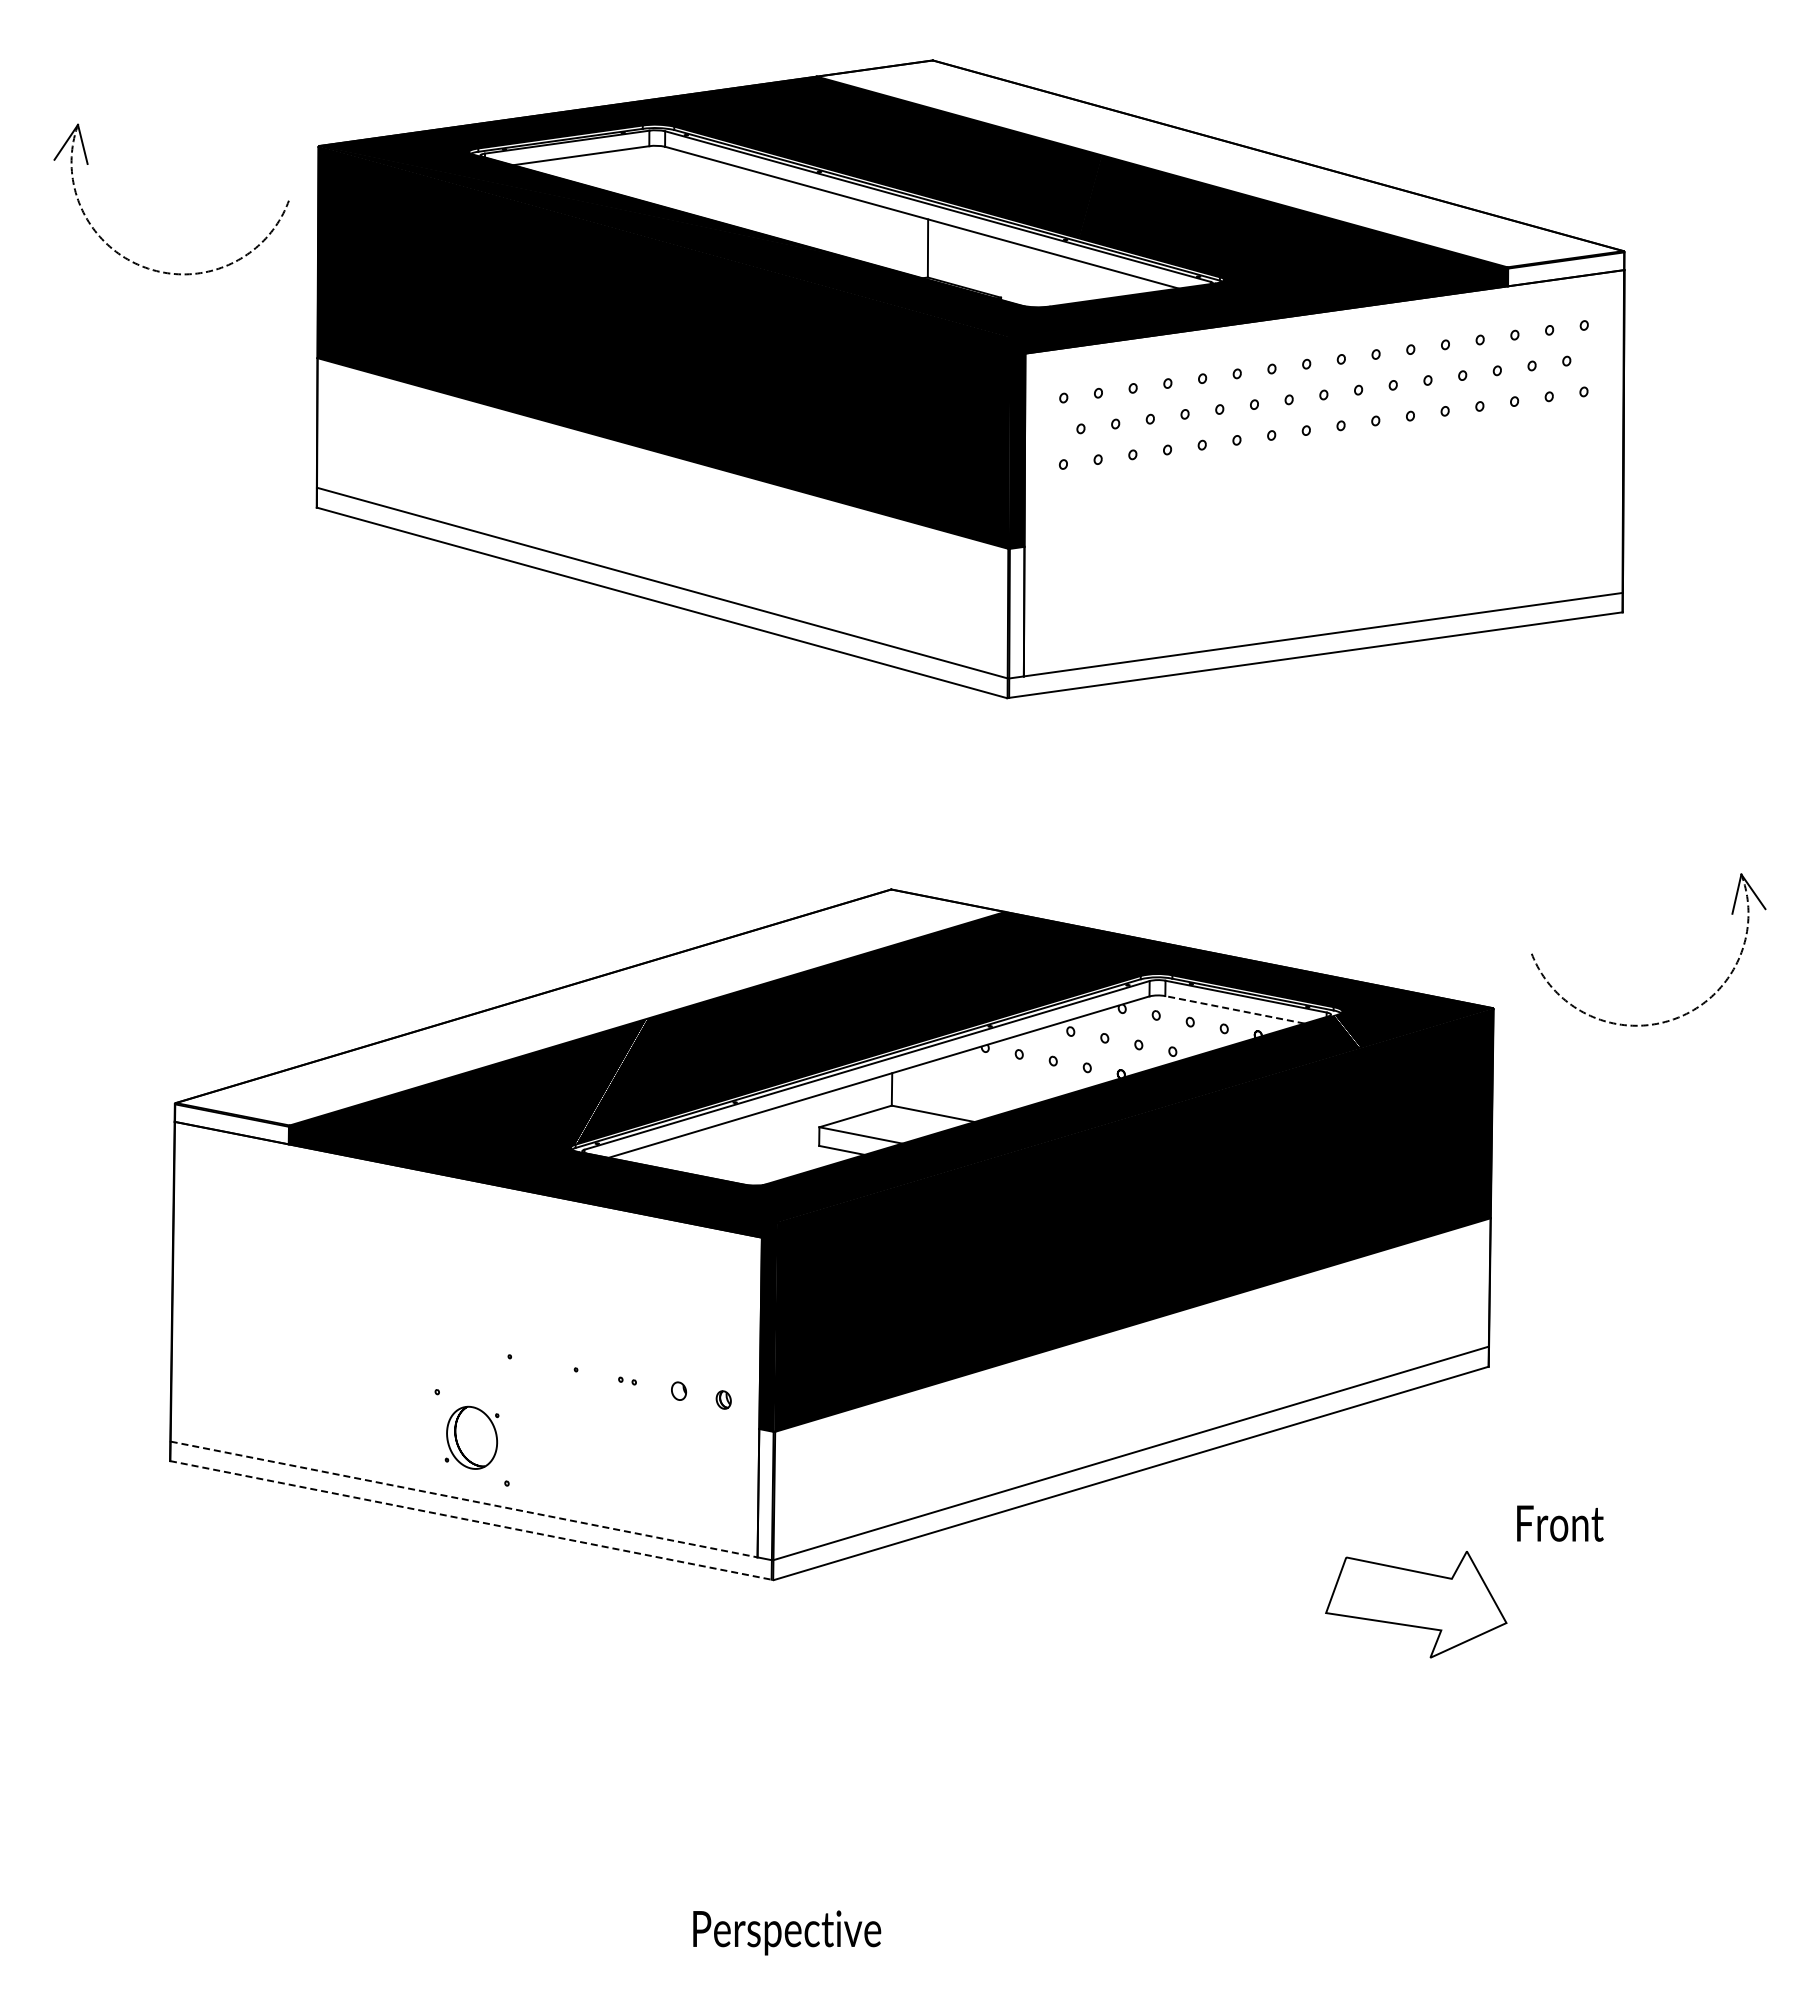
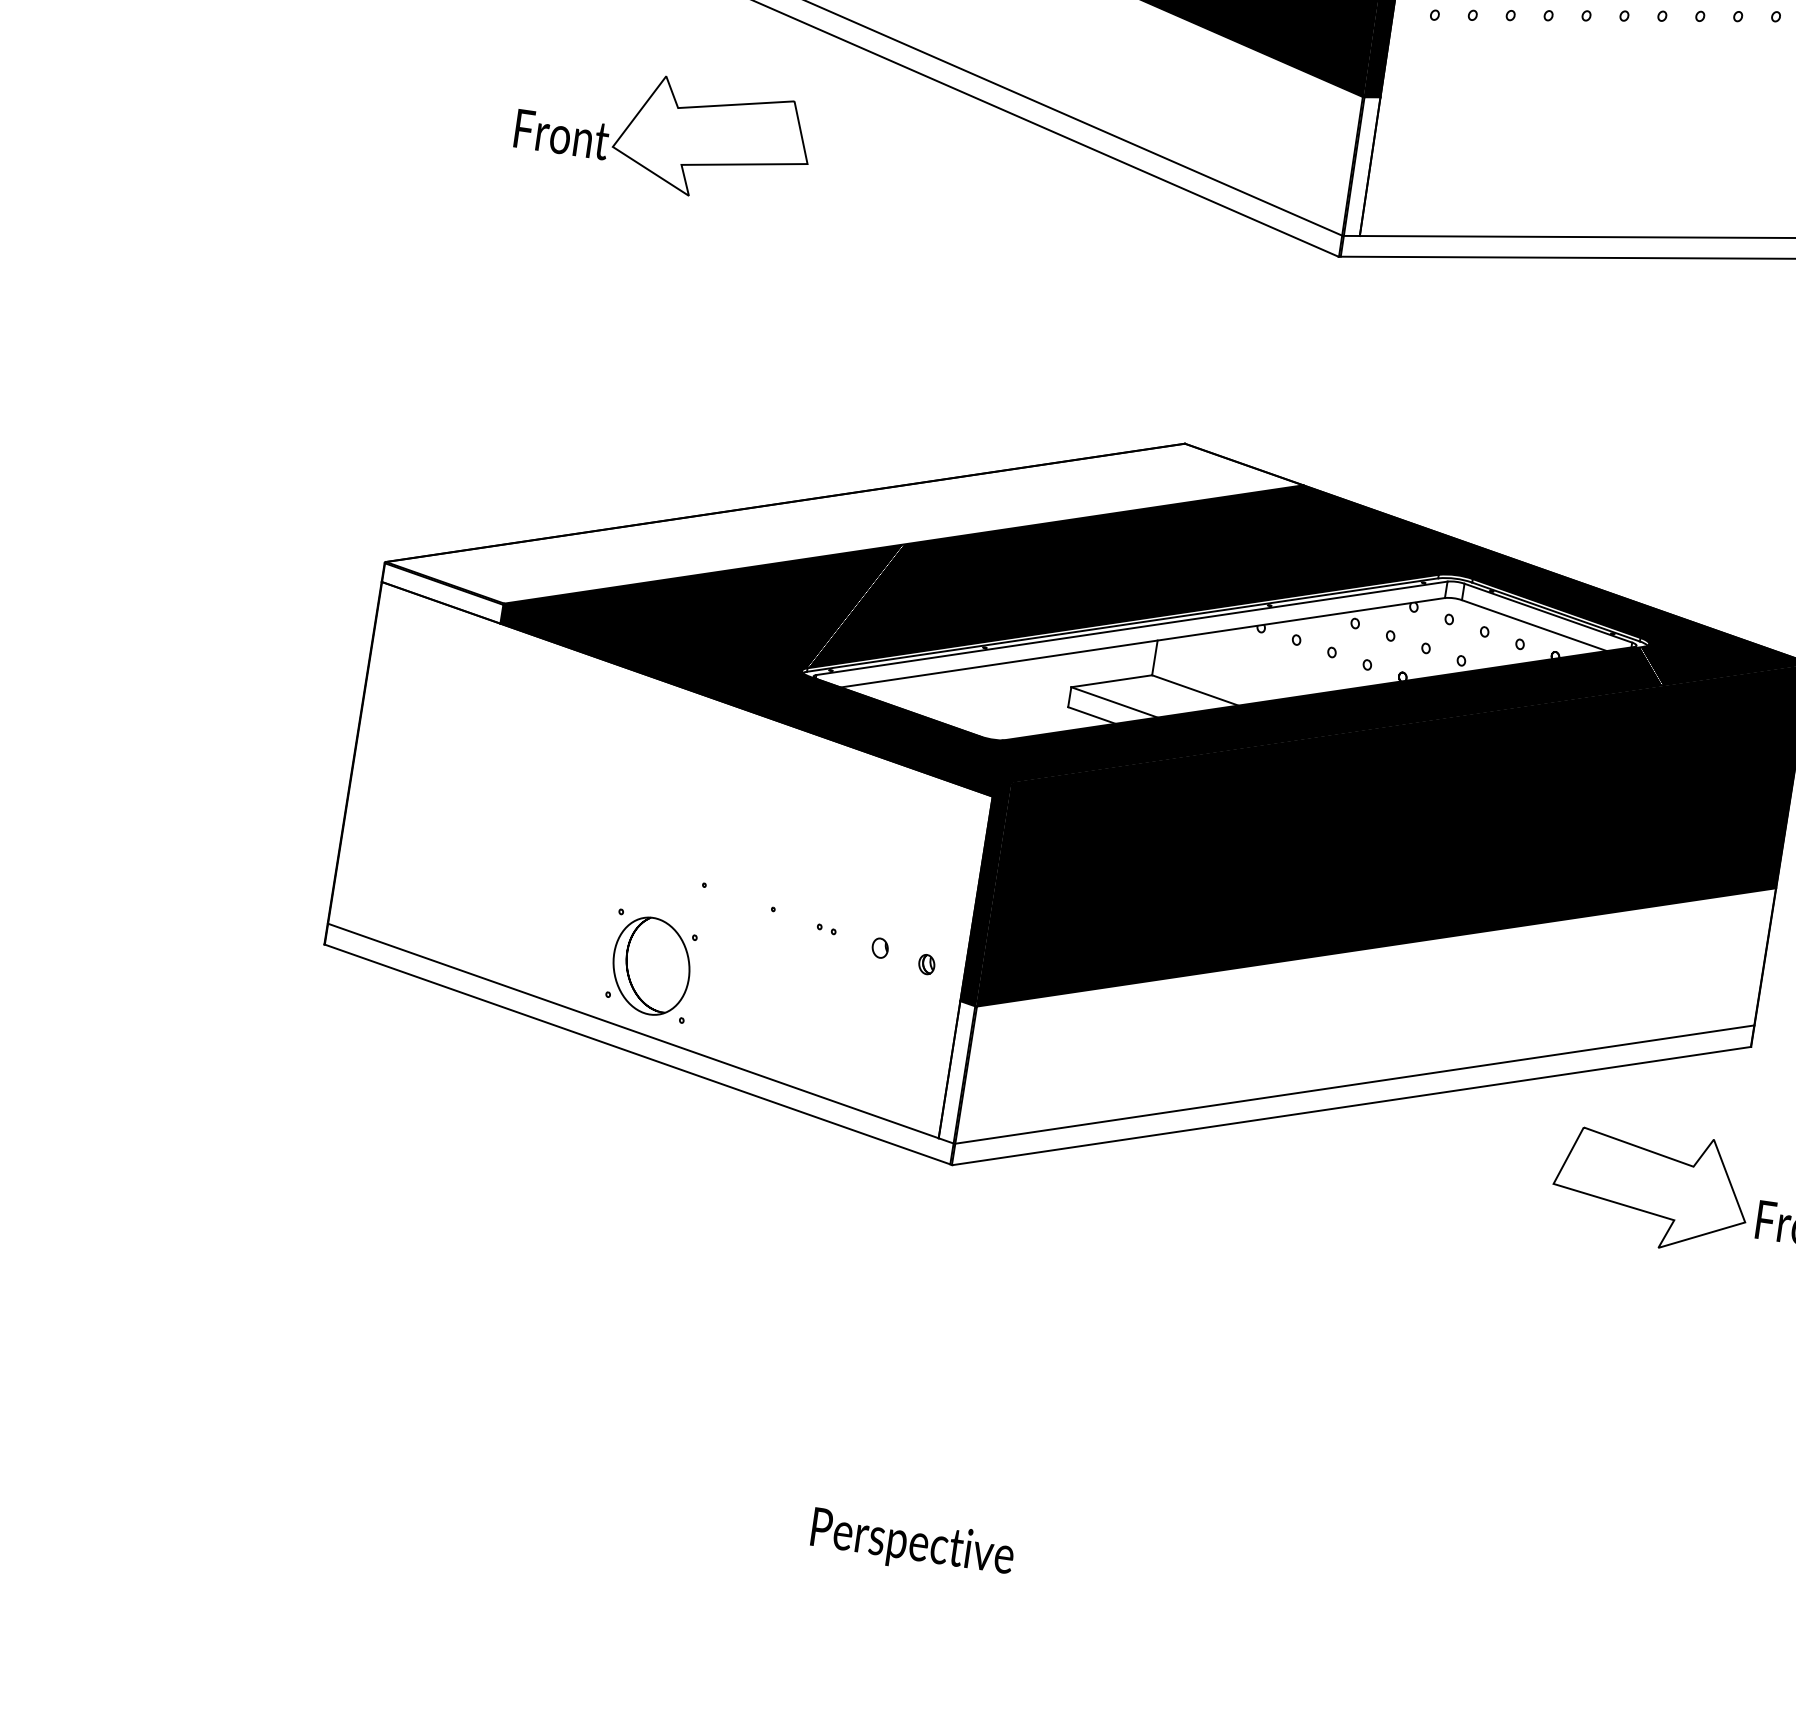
part: (373, 674) -> (663, 133), added
line: (1234, 1009) -> (1533, 625), dashed -> solid
part: (471, 1437) -> (650, 965), size x1.43
line: (464, 1499) -> (633, 1031), dashed -> solid
line: (471, 1520) -> (638, 1054), dashed -> solid
part: (1416, 1604) -> (1651, 1188), moved

